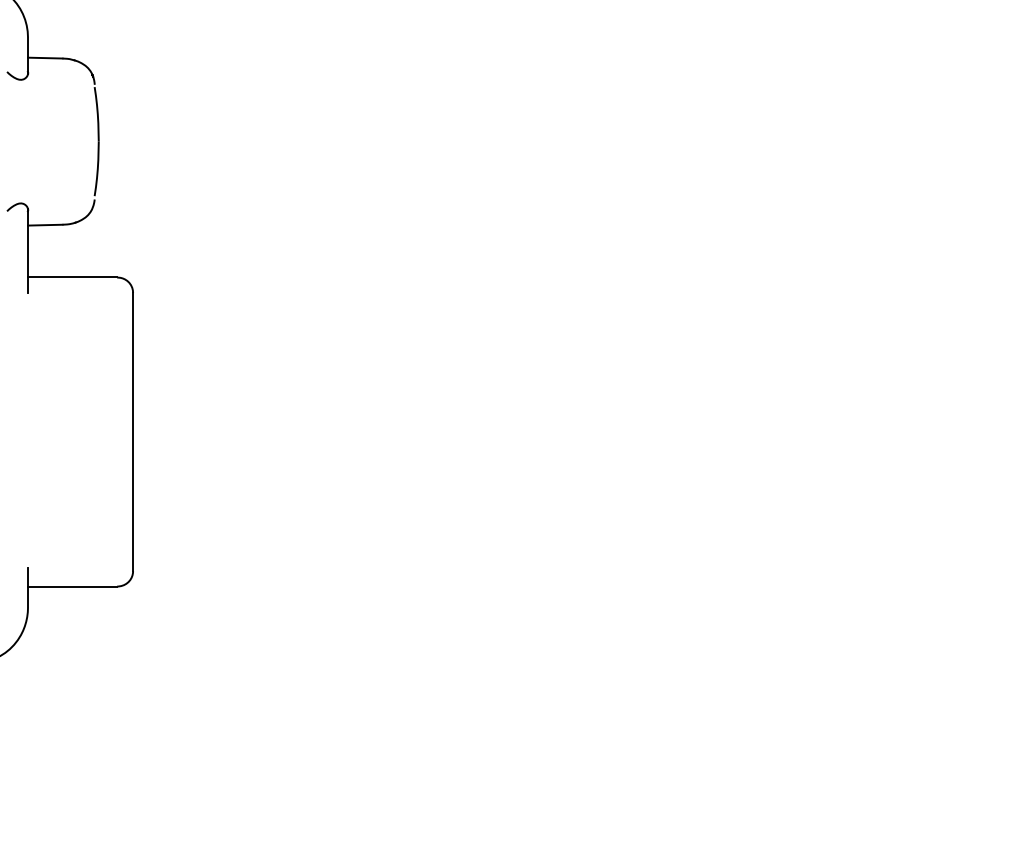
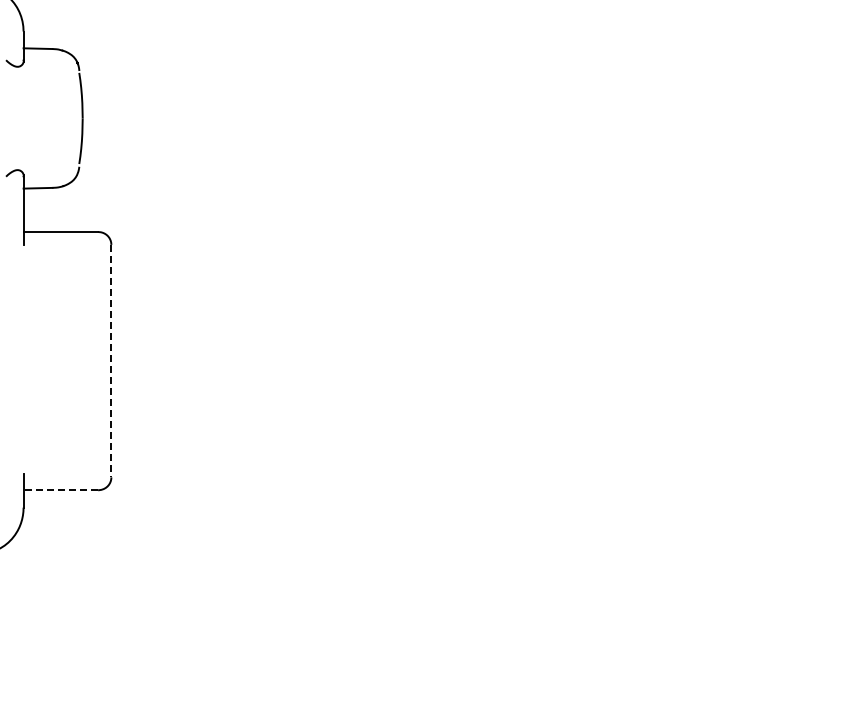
line: (133, 432) -> (111, 361), solid -> dashed
line: (72, 586) -> (60, 490), solid -> dashed

